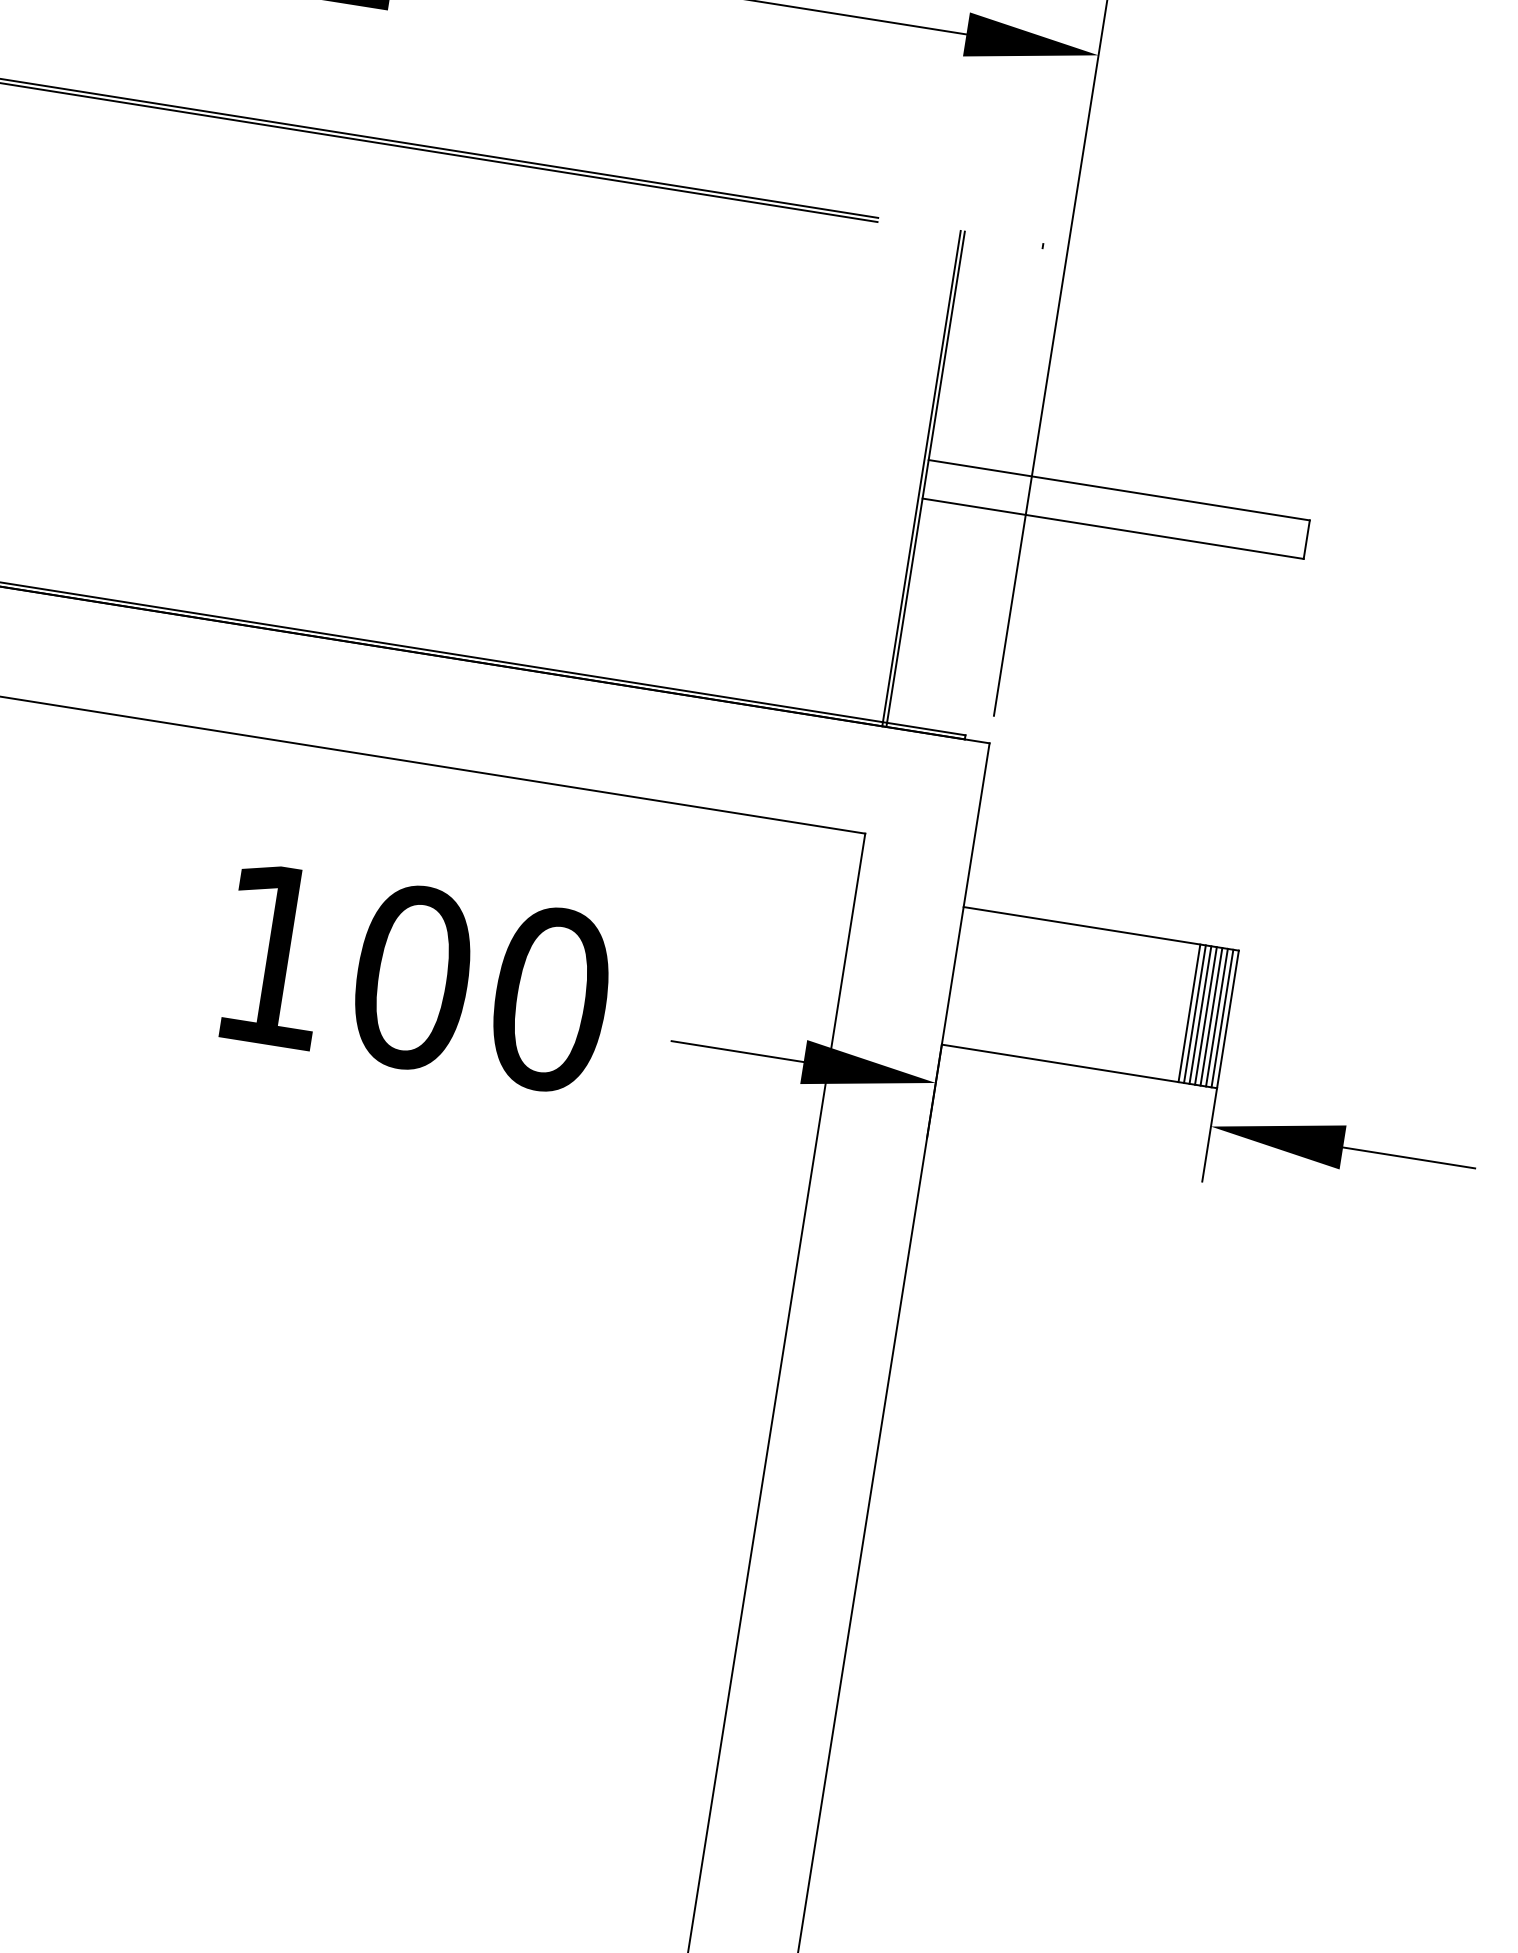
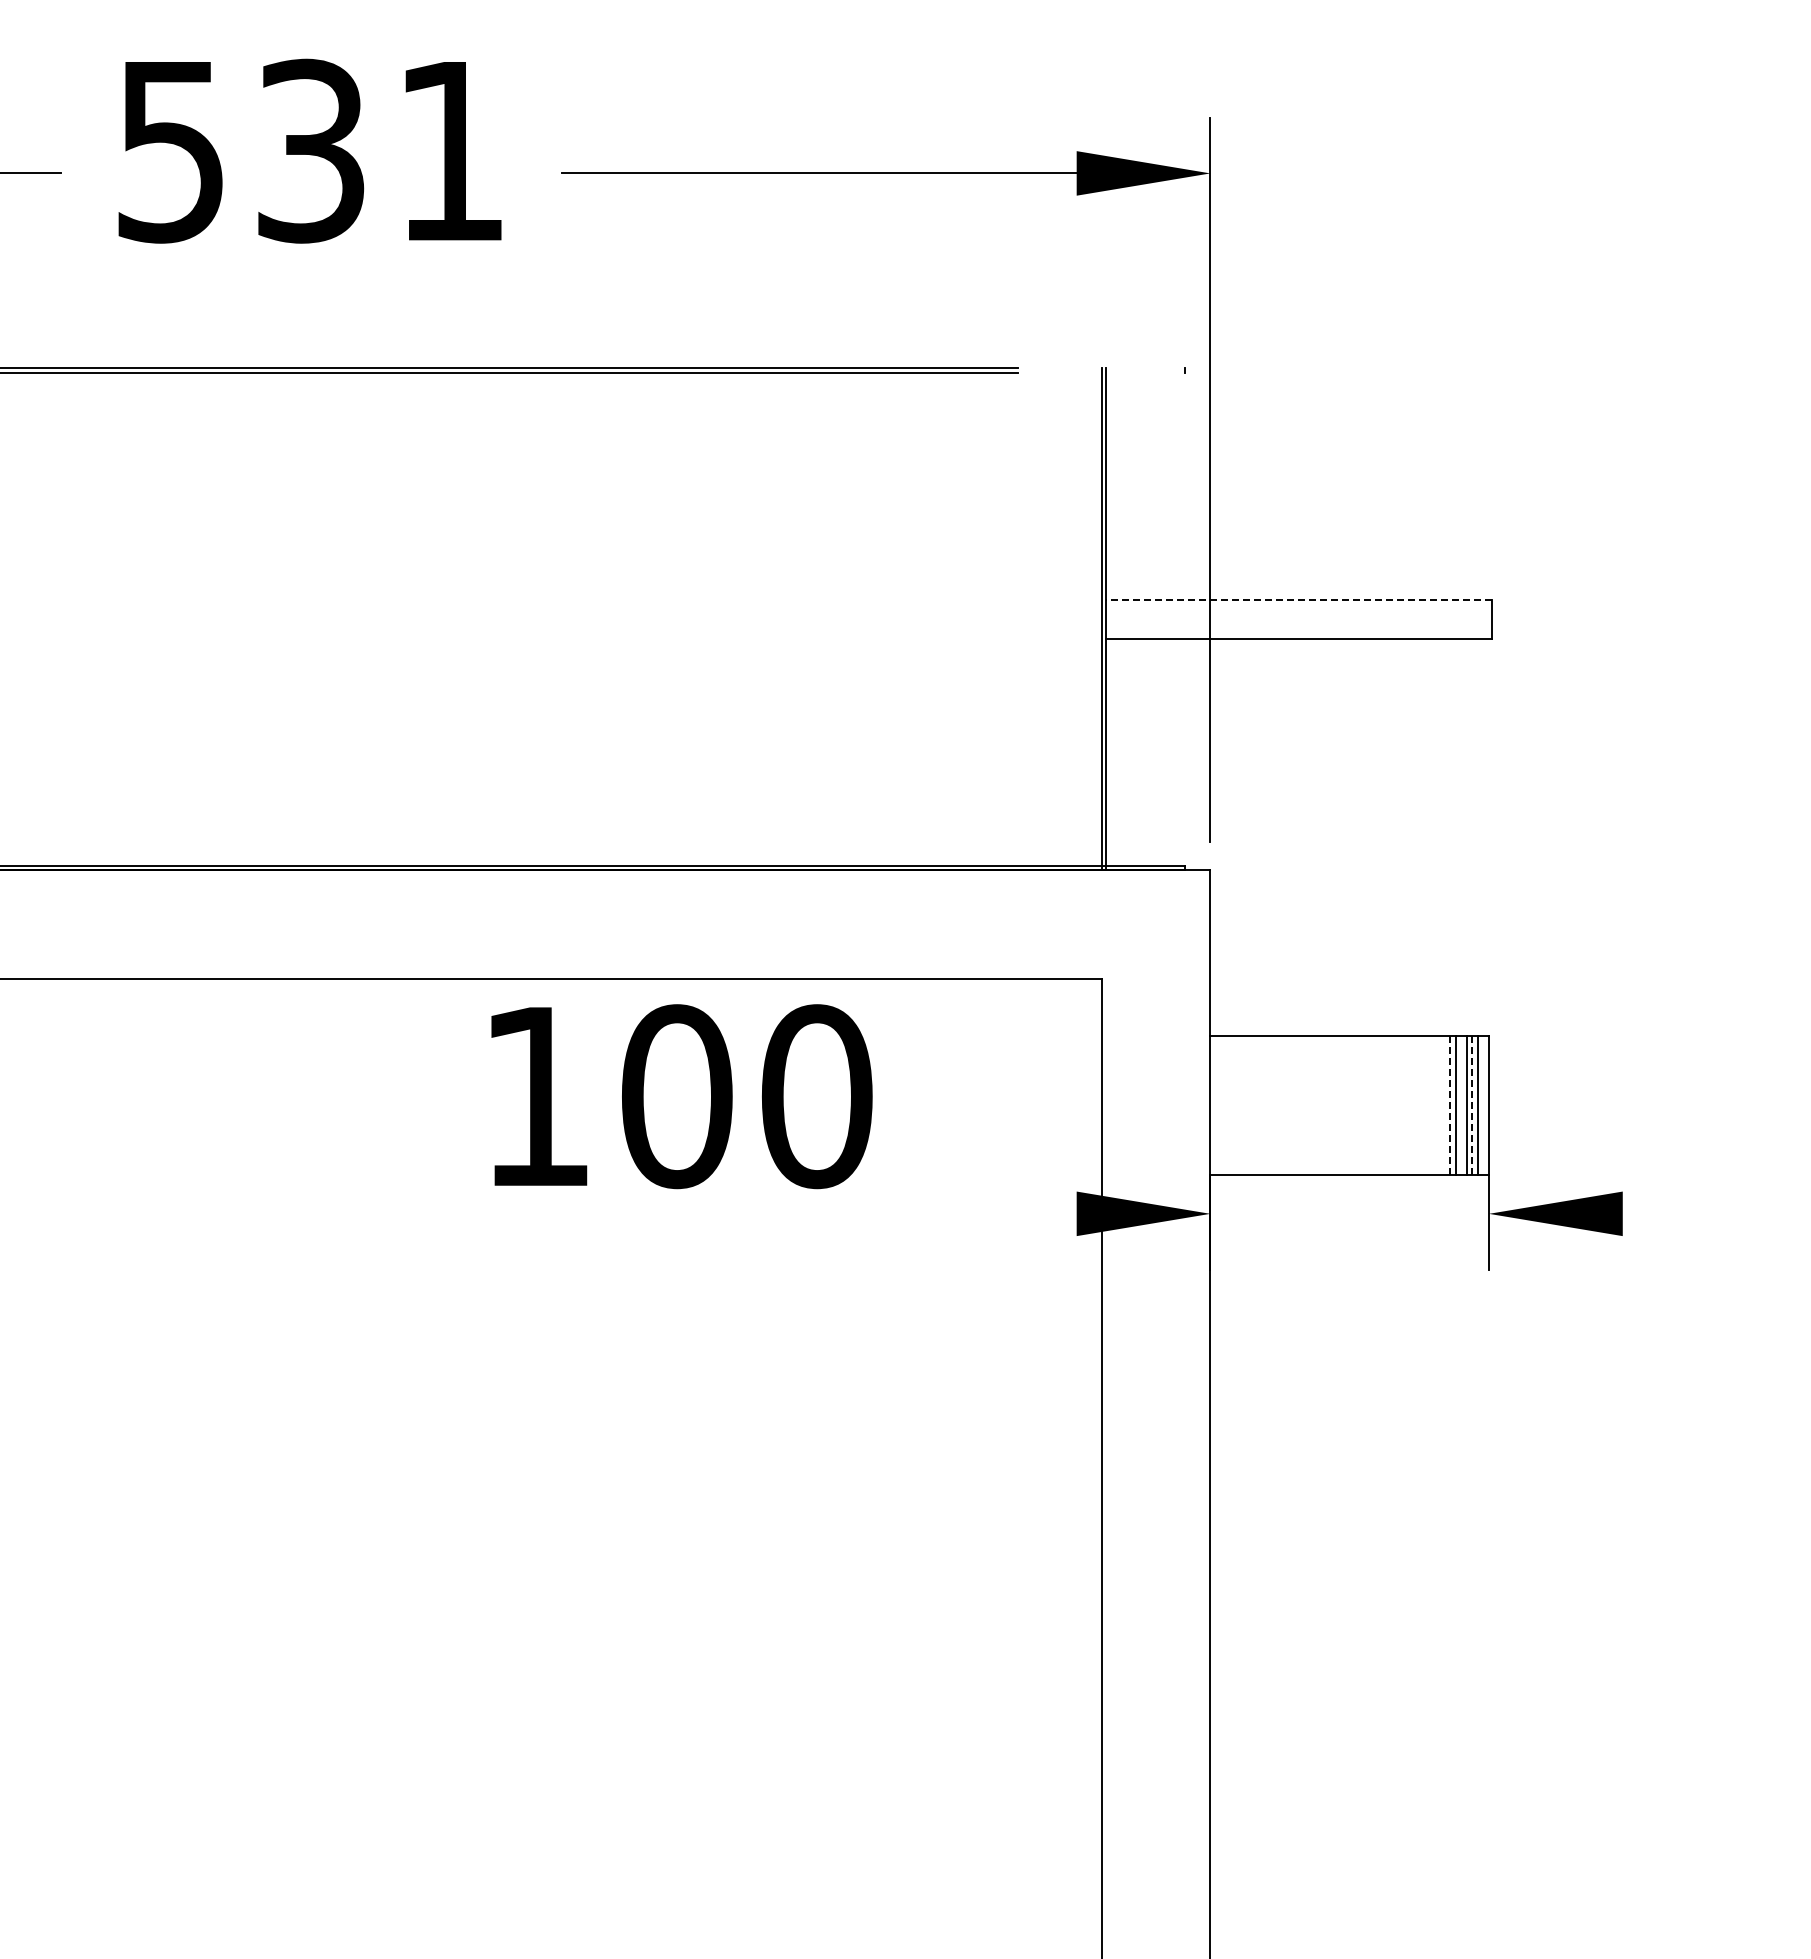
line: (1118, 489) -> (1298, 599), solid -> dashed
text: (416, 978) -> (681, 1096), moved
line: (1189, 1013) -> (1450, 1105), solid -> dashed
line: (1200, 1015) -> (1461, 1105), removed
line: (1211, 1016) -> (1472, 1105), solid -> dashed
line: (1222, 1018) -> (1483, 1105), removed
line: (737, 1051) -> (1009, 1213), removed
line: (1409, 1157) -> (1689, 1213), removed

